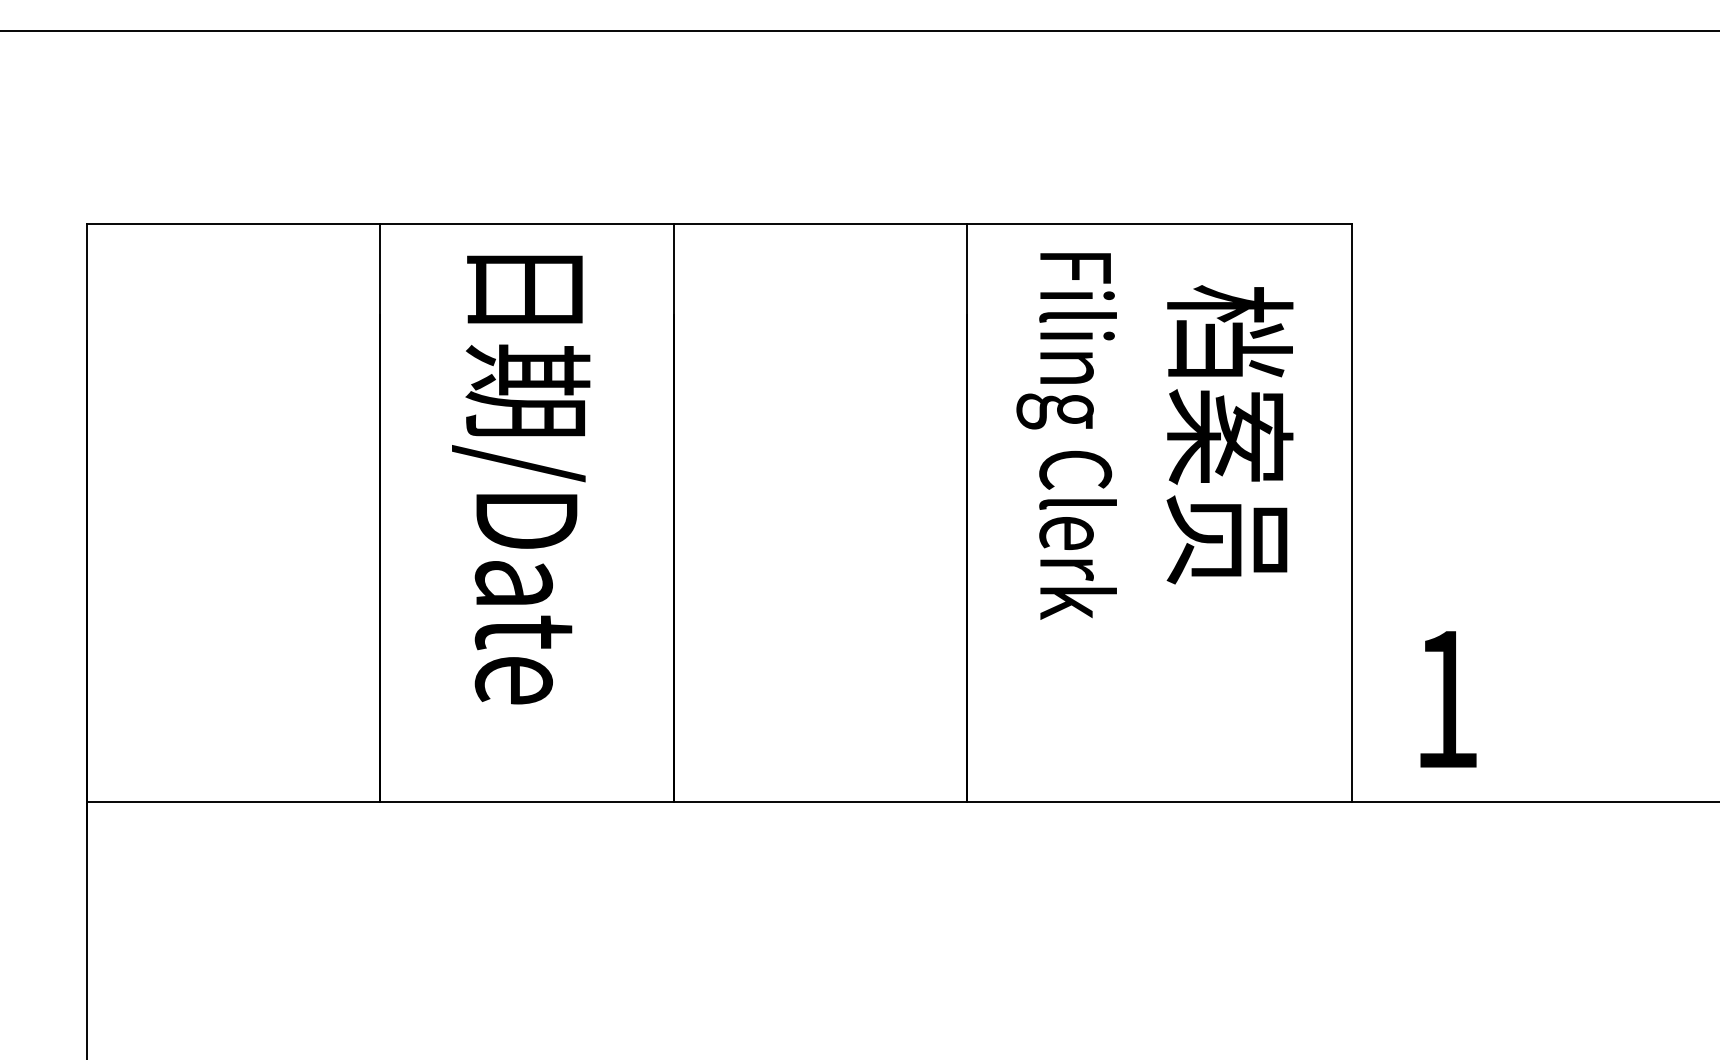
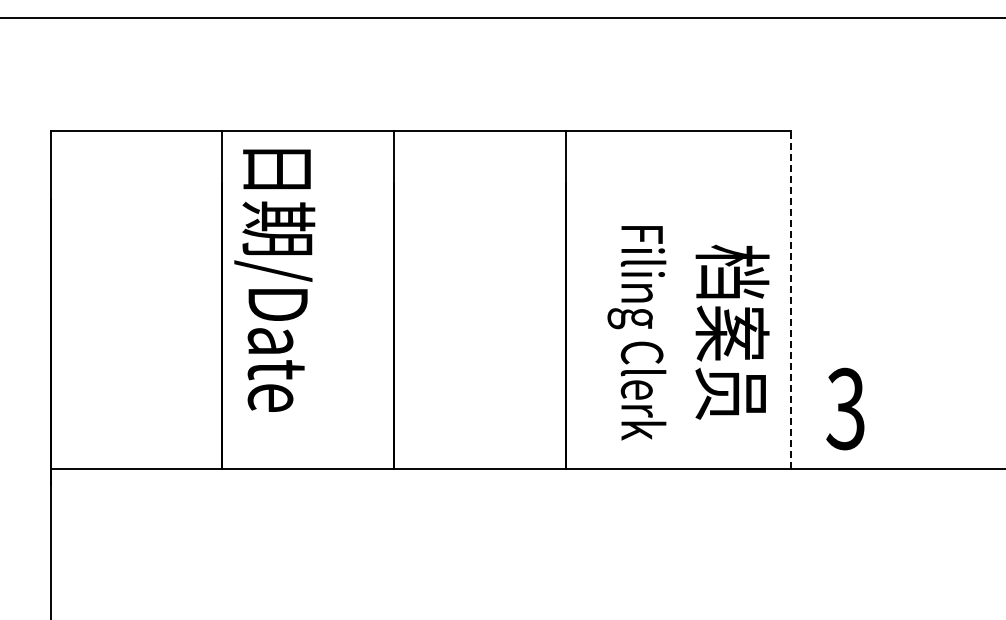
text: (1154, 436) -> (688, 333), moved
text: (520, 479) -> (274, 280), moved
line: (1351, 512) -> (790, 299), solid -> dashed
text: (1445, 698) -> (845, 408), 1 -> 3

